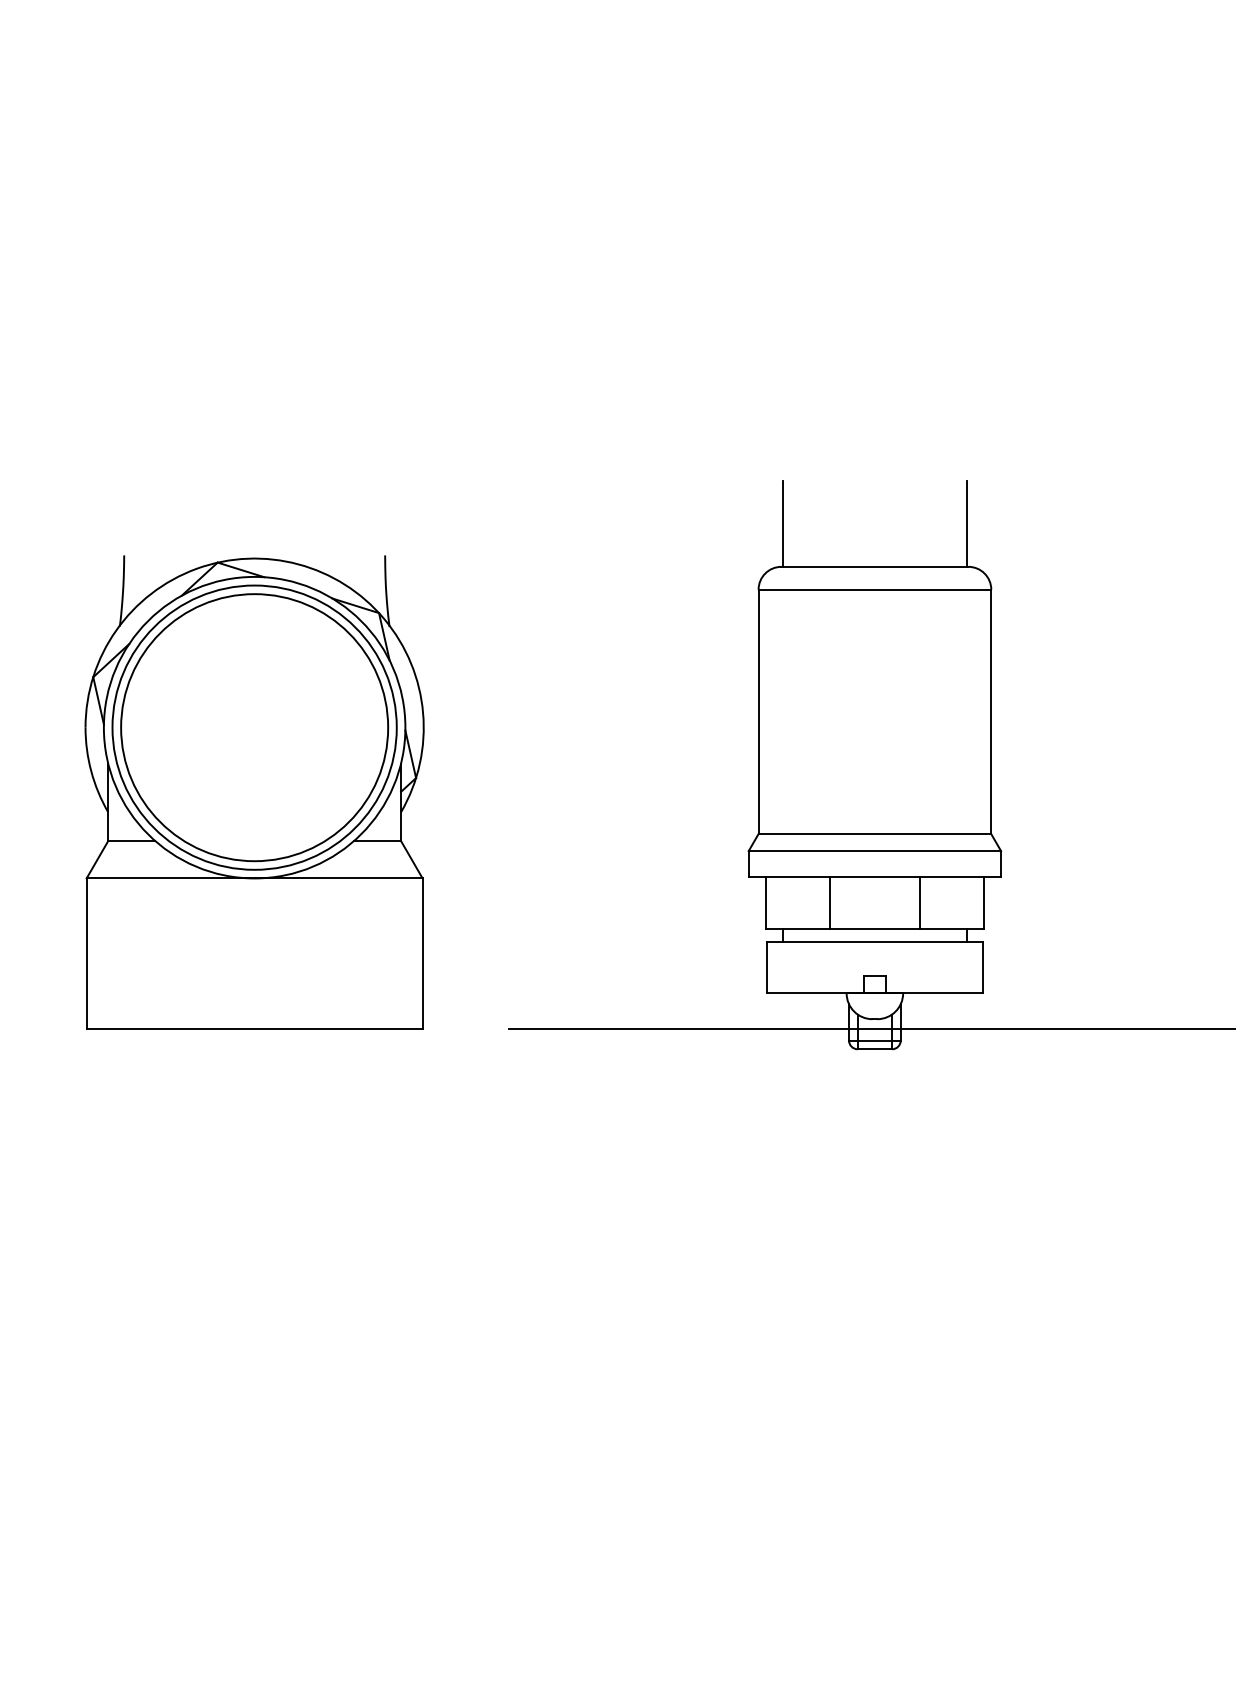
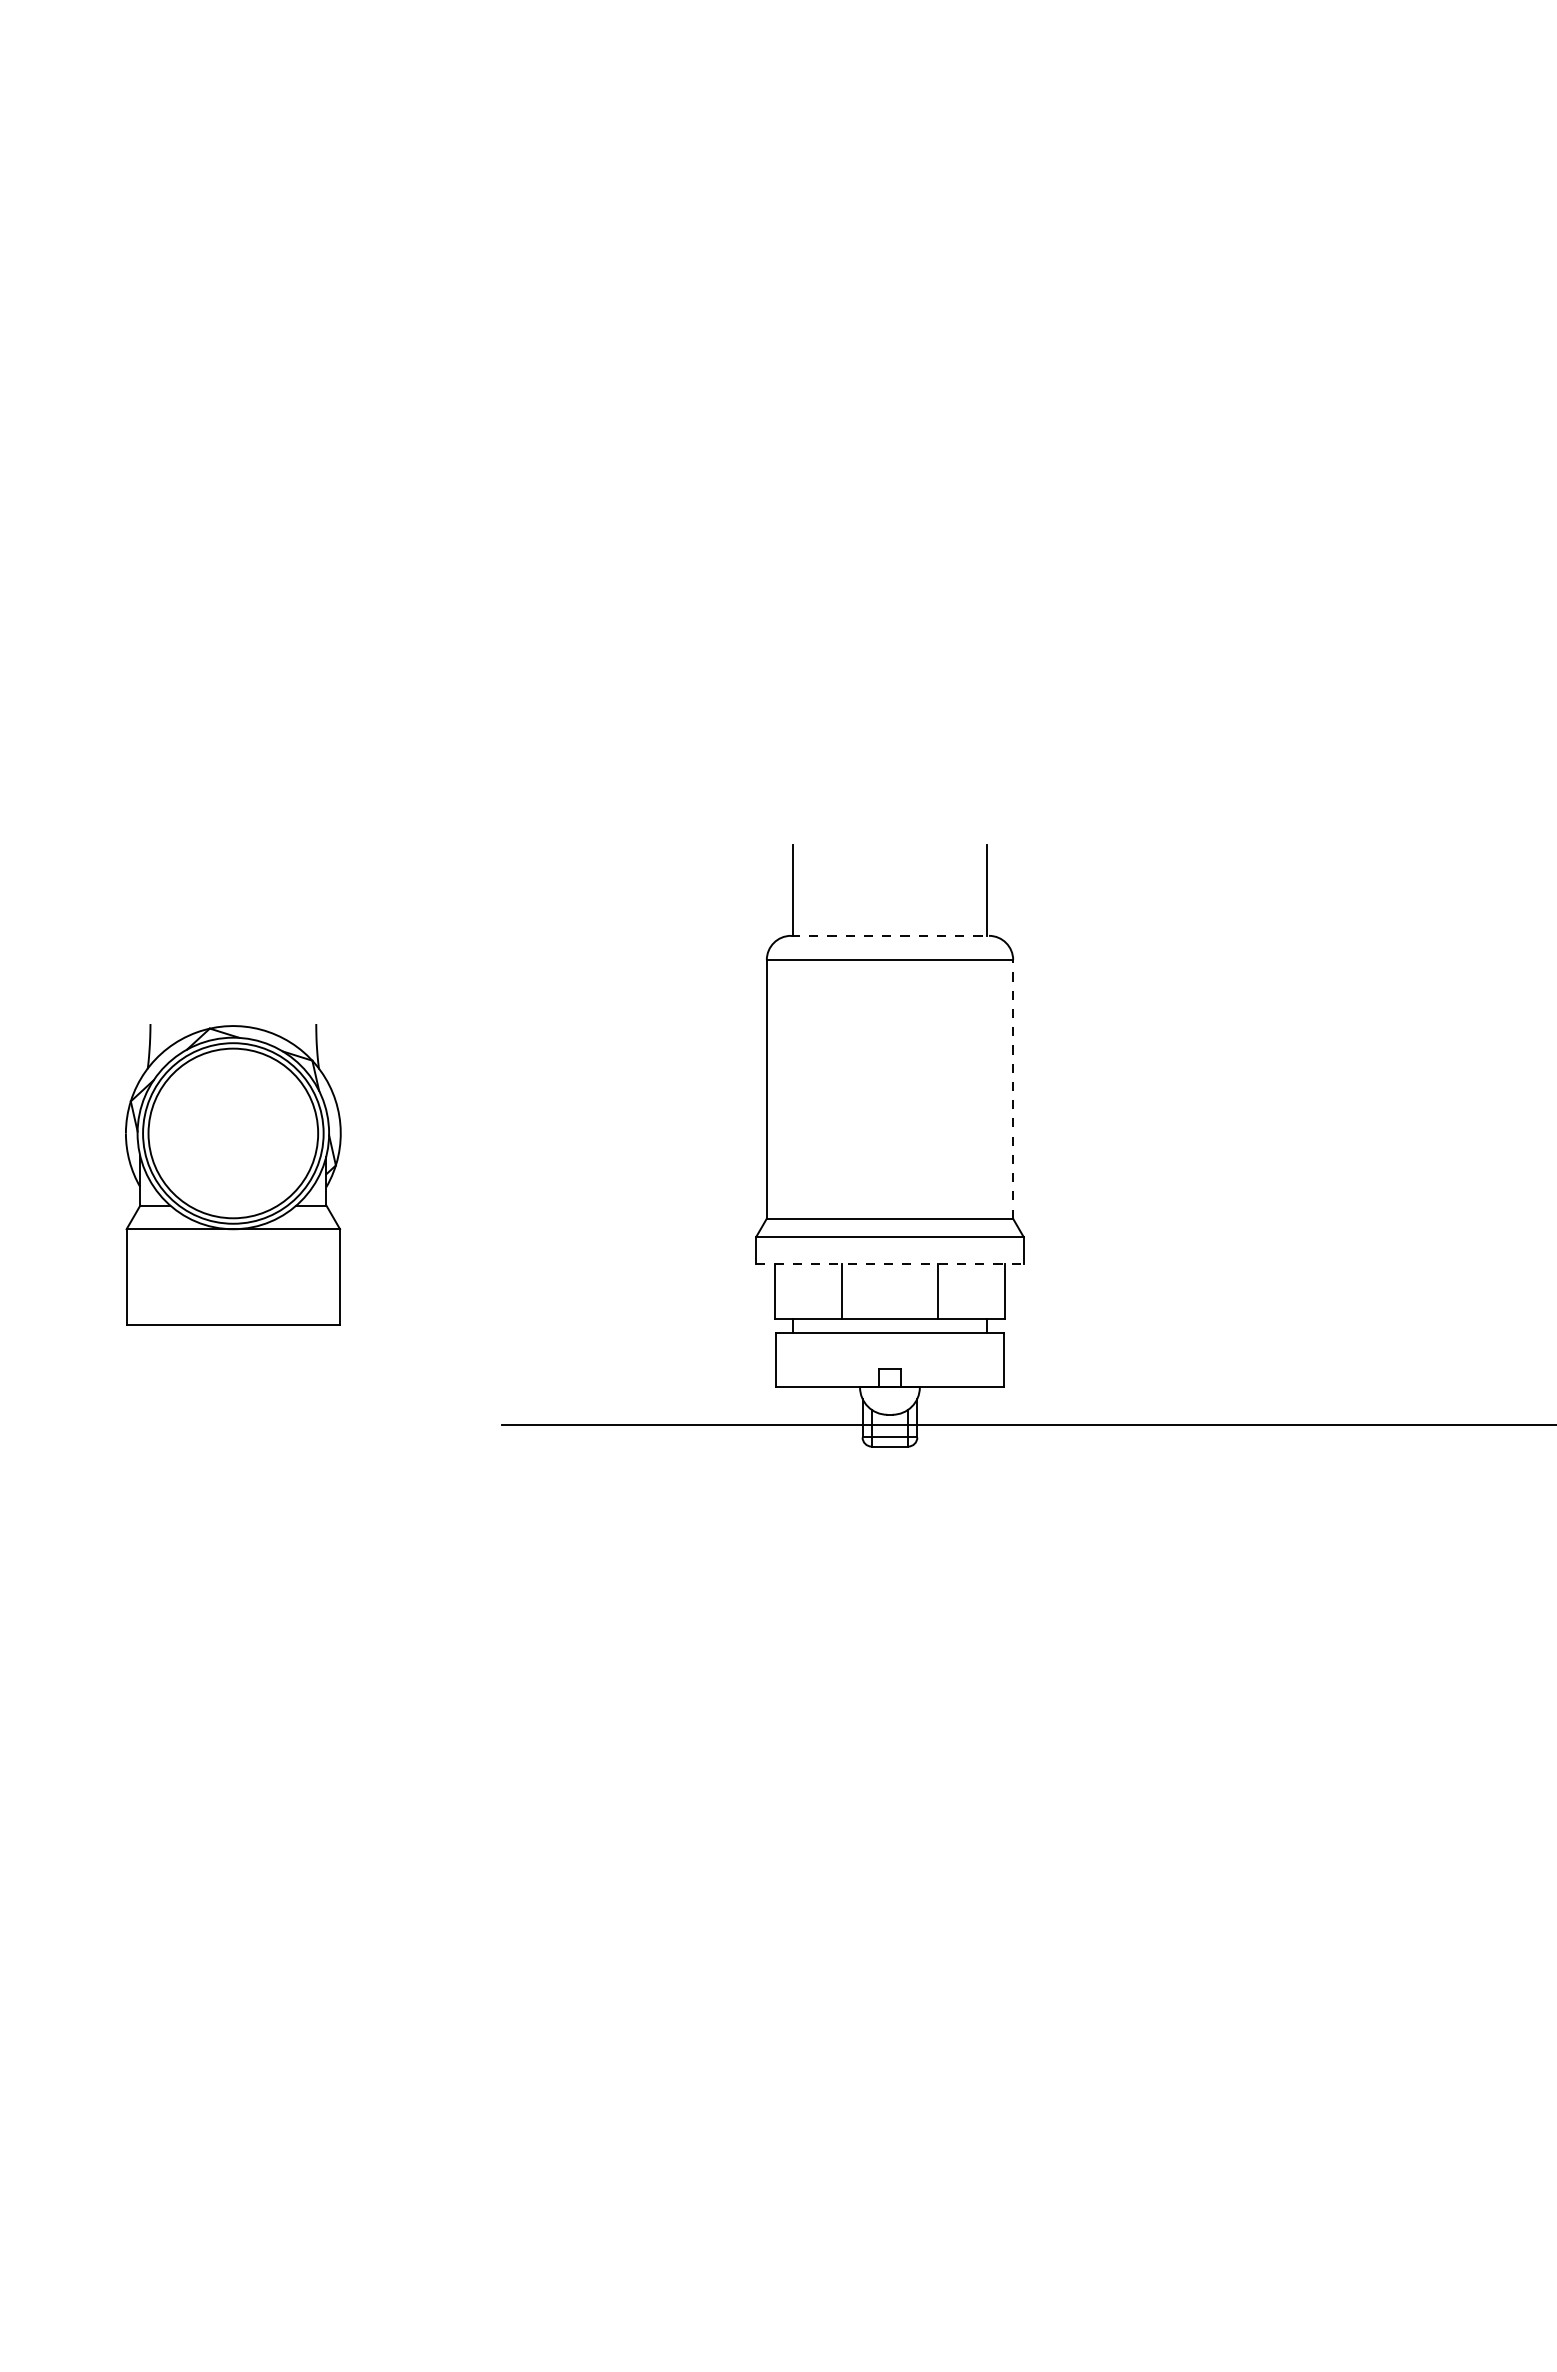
line: (875, 566) -> (890, 935), solid -> dashed
line: (991, 711) -> (1013, 1088), solid -> dashed
part: (254, 792) -> (233, 1174), size x0.6
line: (874, 877) -> (889, 1264), solid -> dashed

